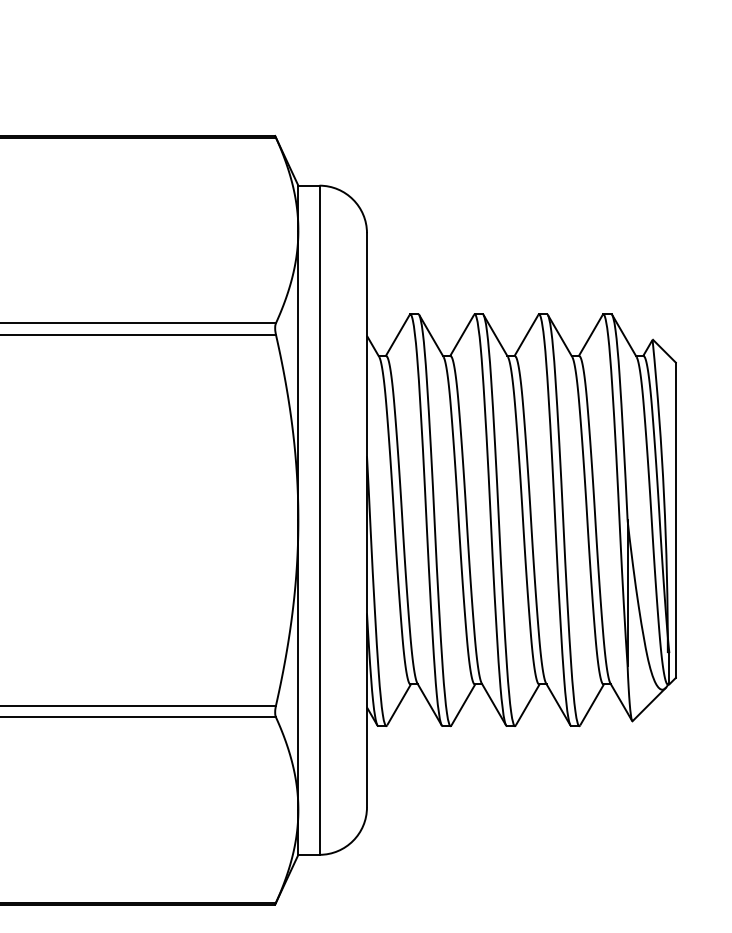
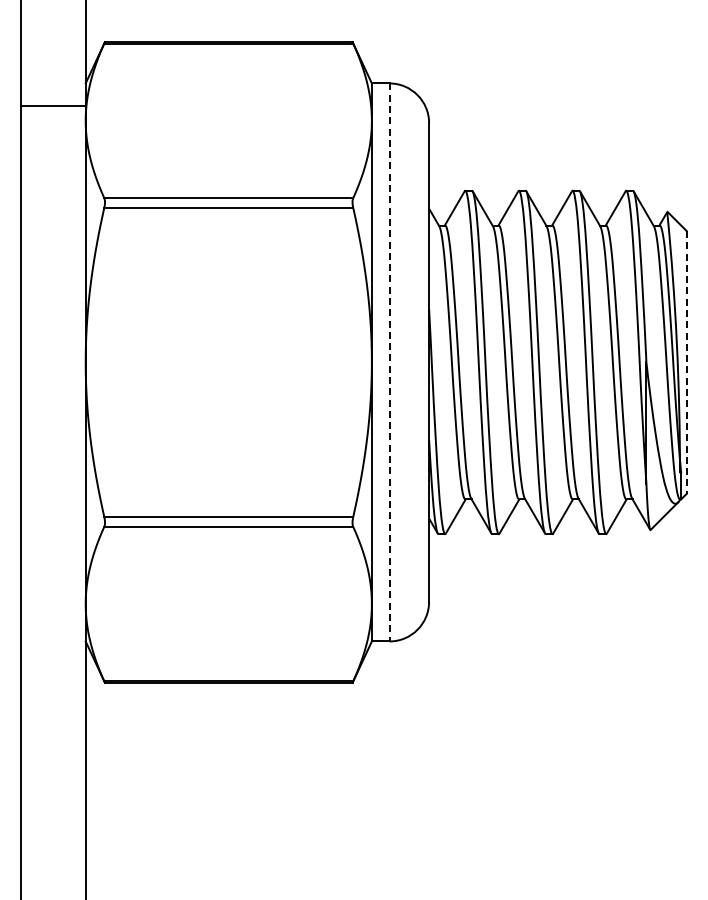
line: (319, 520) -> (389, 362), solid -> dashed
line: (675, 520) -> (686, 362), solid -> dashed

